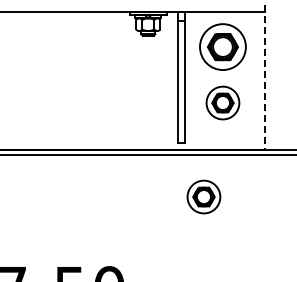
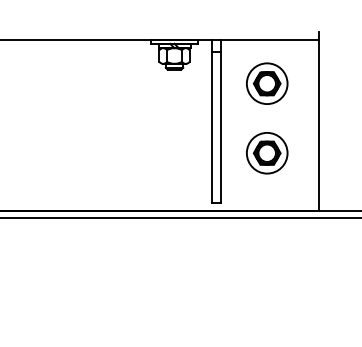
part: (222, 46) -> (266, 83), size x0.71
line: (265, 77) -> (320, 121), dashed -> solid
part: (203, 196) -> (243, 269), removed

